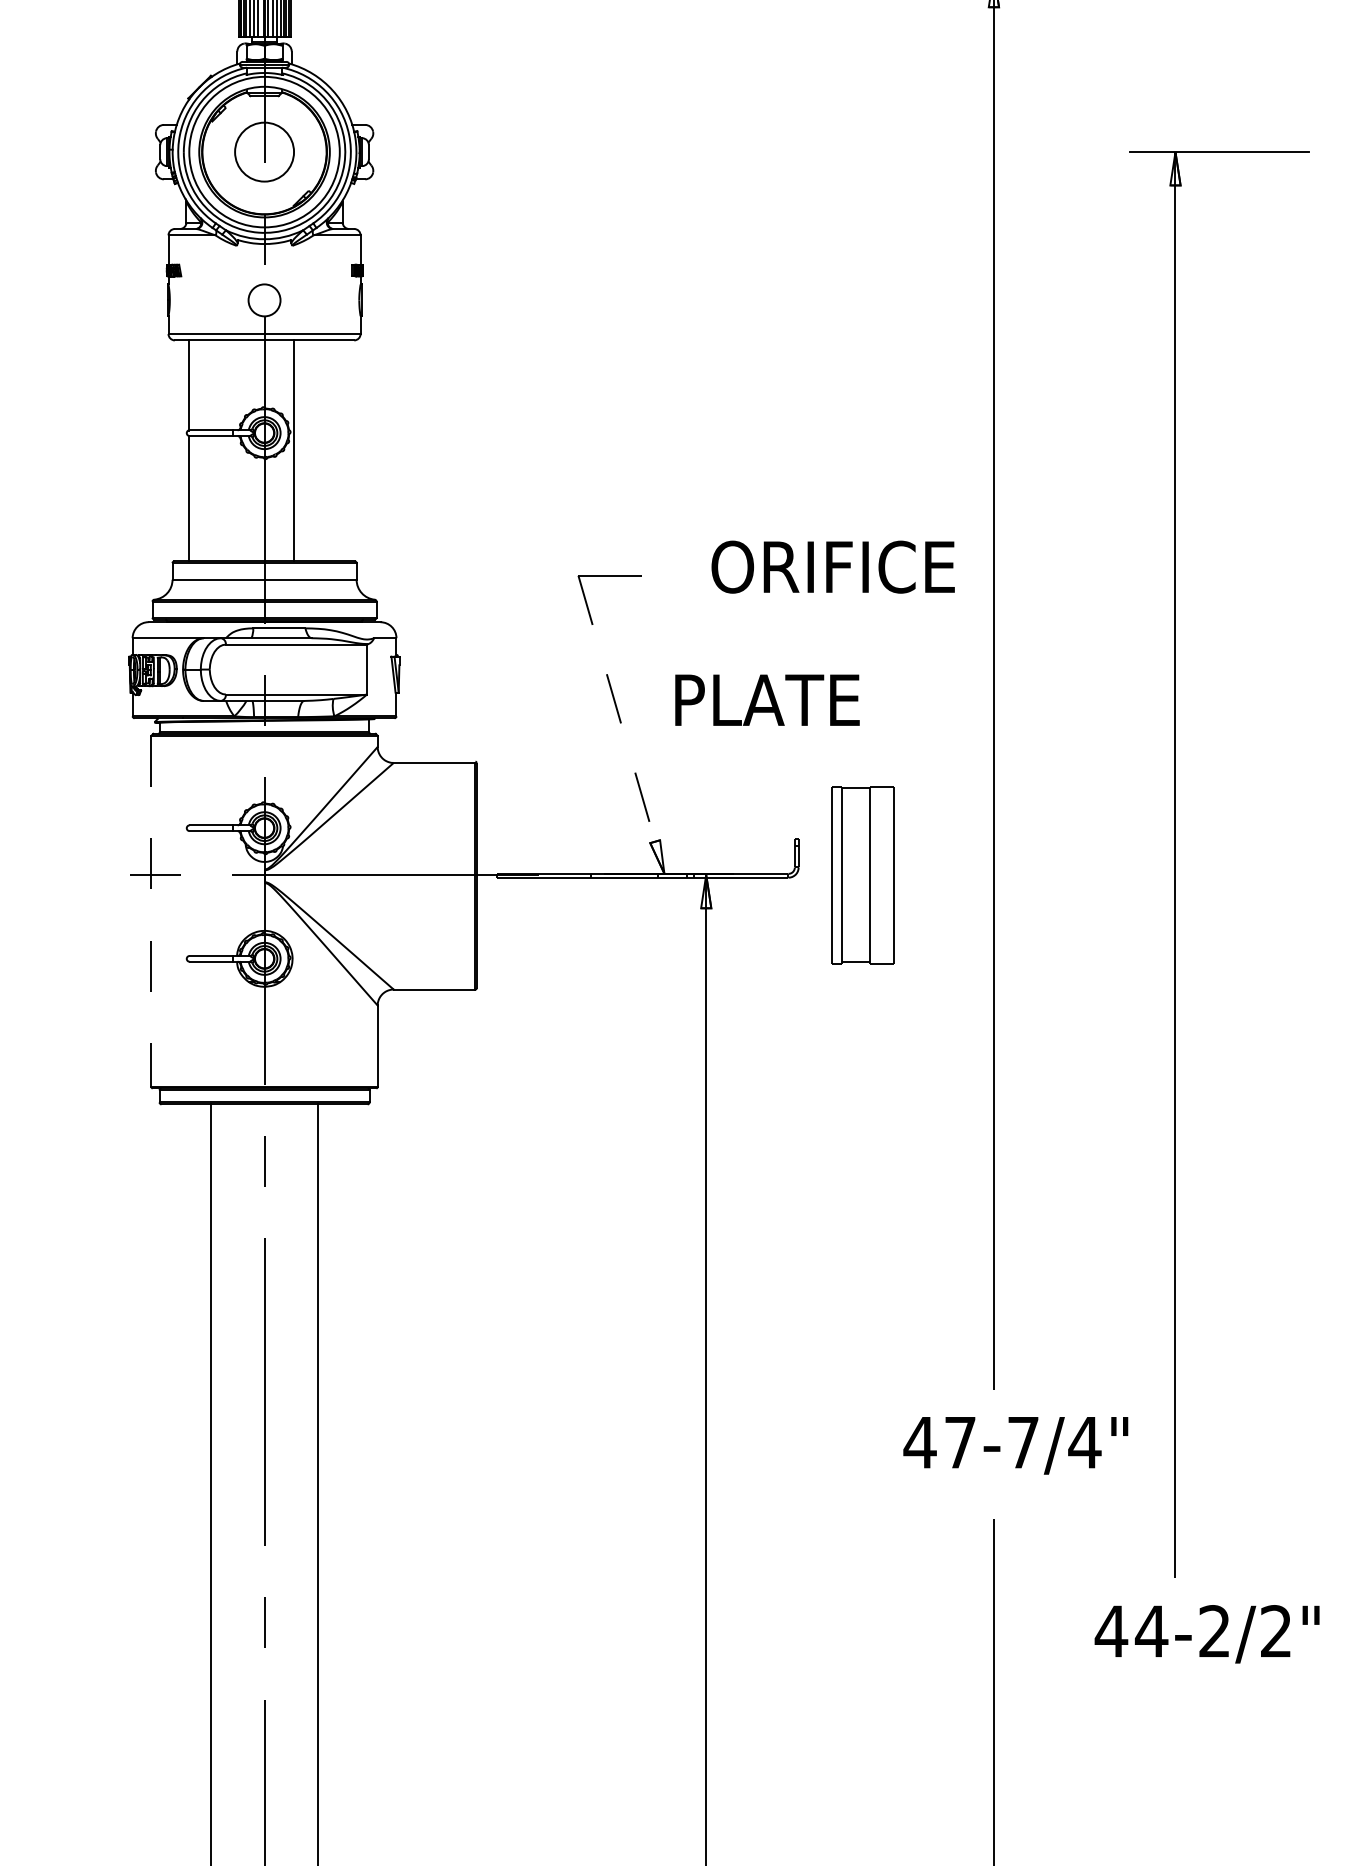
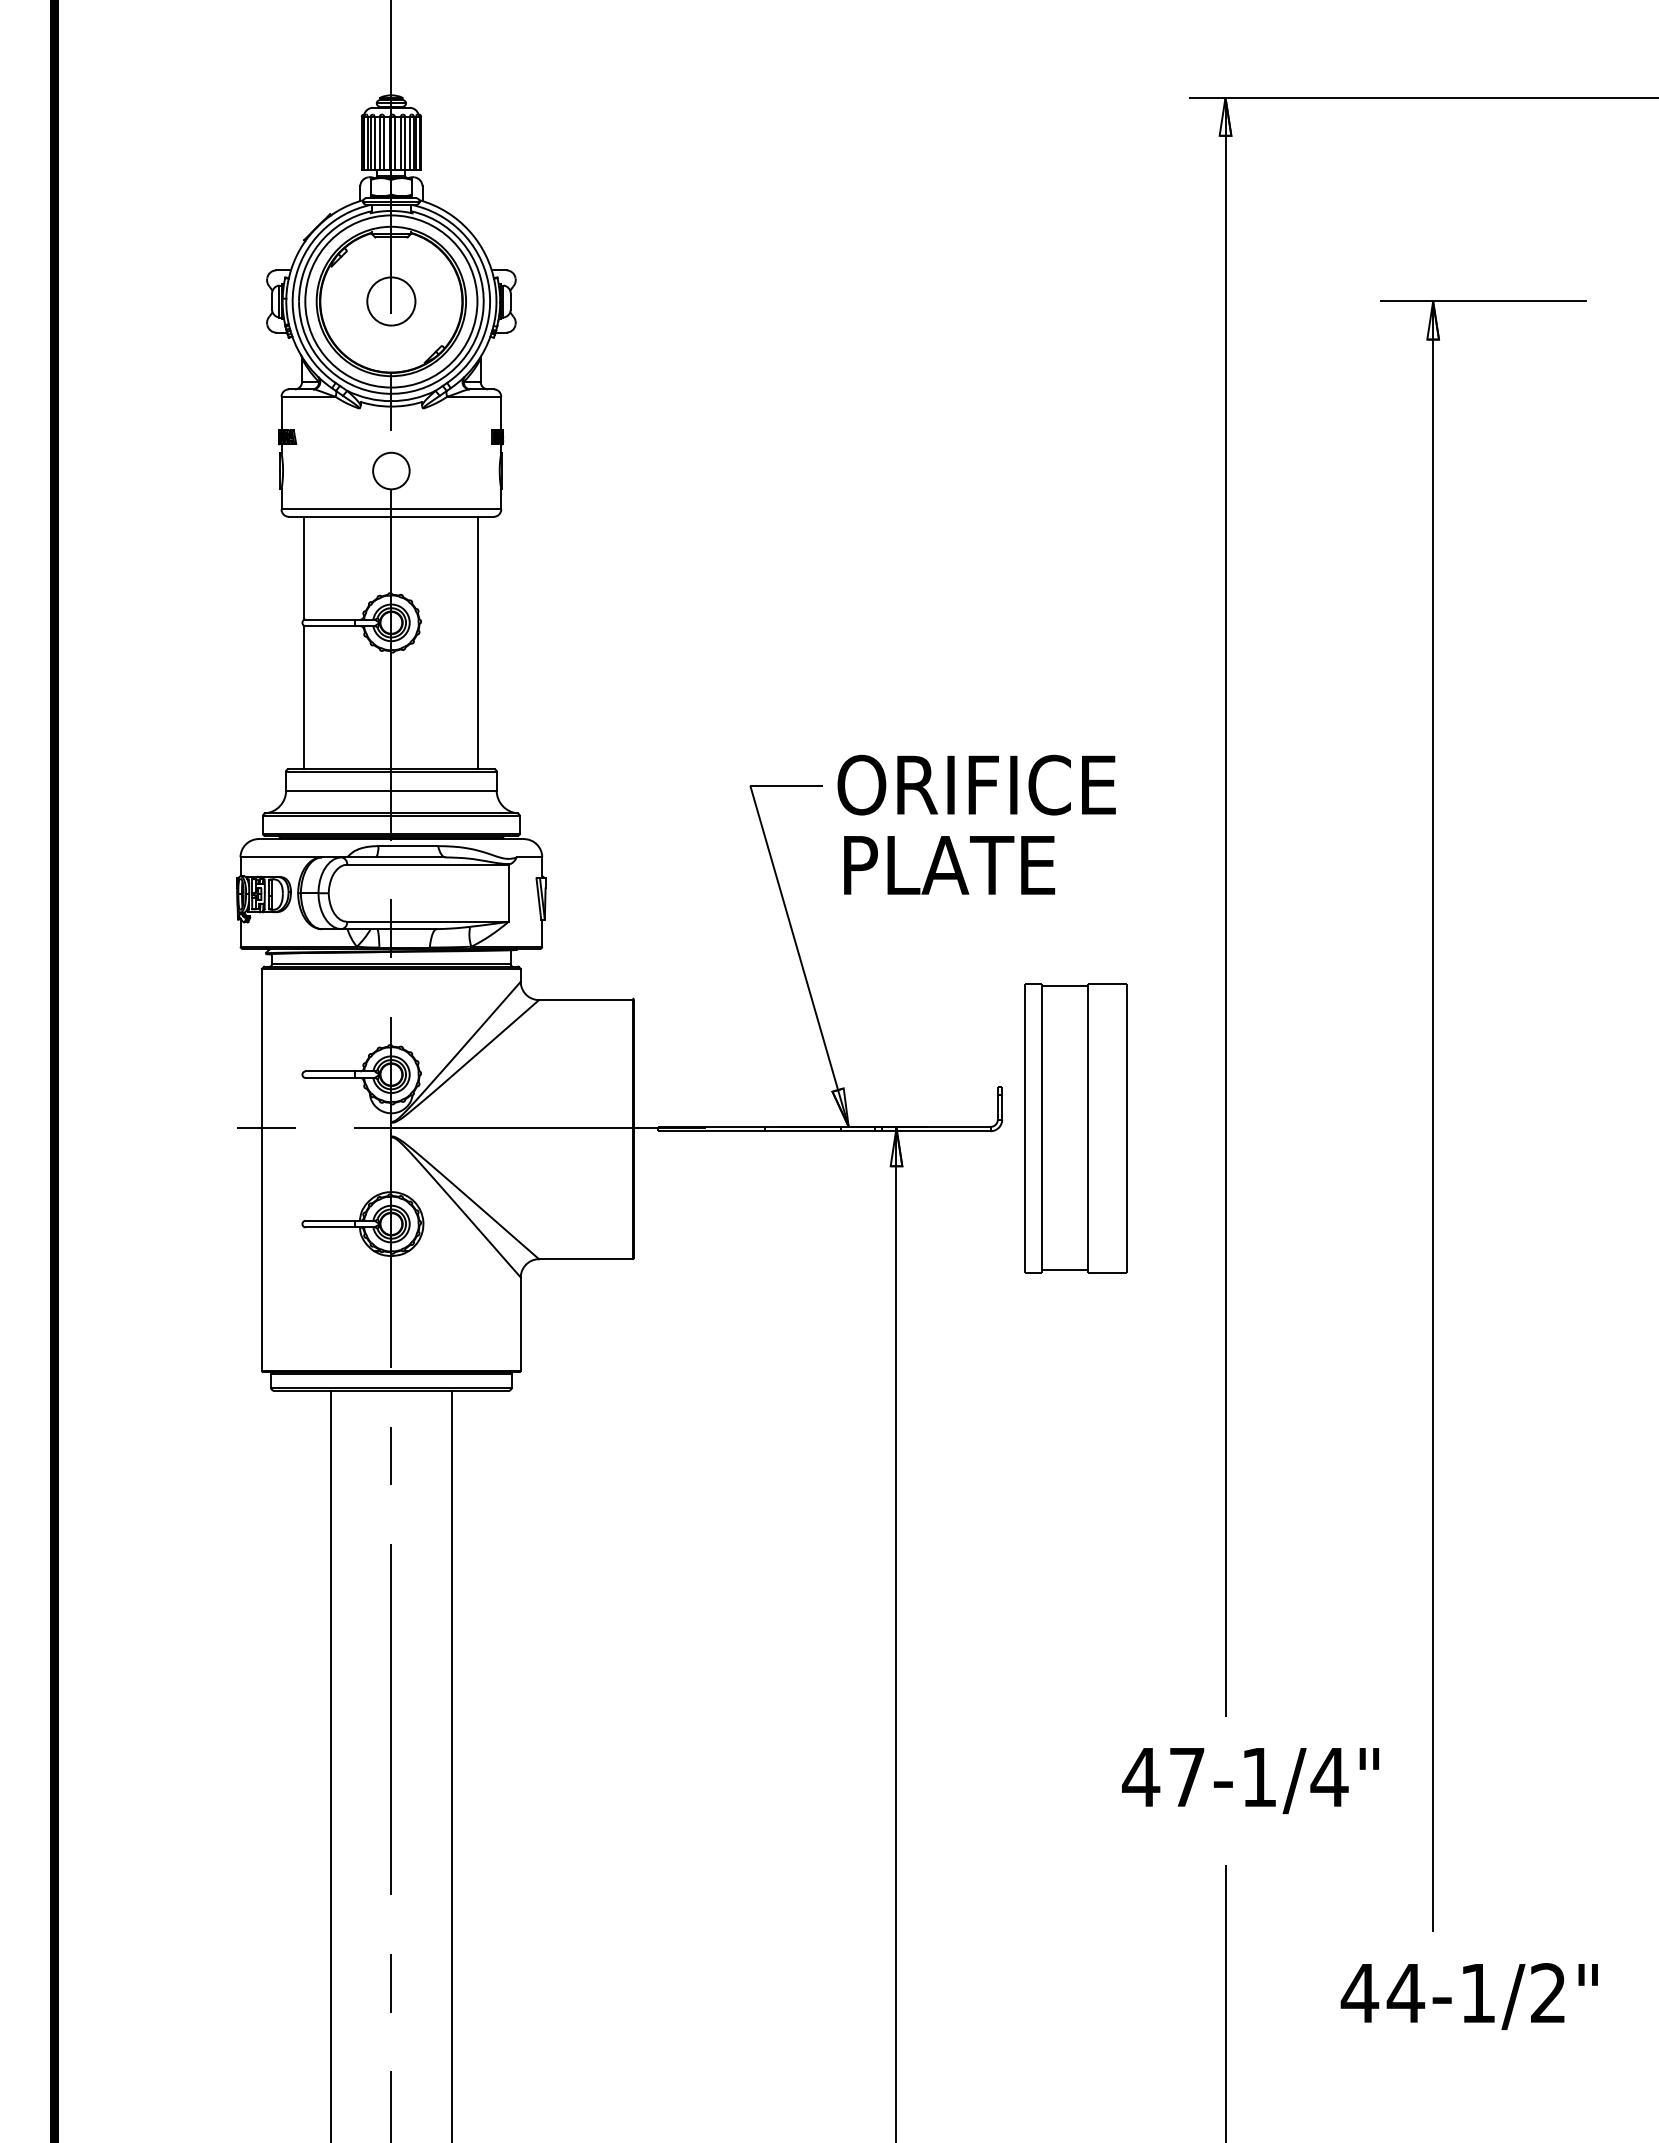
circle: (264, 152) -> (391, 301), size x0.71
line: (294, 450) -> (478, 642), moved
text: (833, 566) -> (976, 784), moved
text: (767, 700) -> (949, 865), moved
line: (621, 724) -> (799, 956), dashed -> solid
part: (862, 875) -> (1075, 1128), size x1.43
line: (150, 911) -> (261, 1169), dashed -> solid
text: (1023, 1442) -> (1259, 1777), 47-7/4" -> 47-1/4"
text: (1214, 1630) -> (1477, 1992), 44-2/2" -> 44-1/2"

